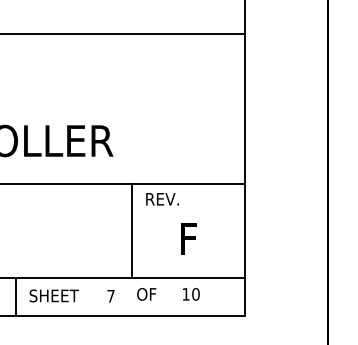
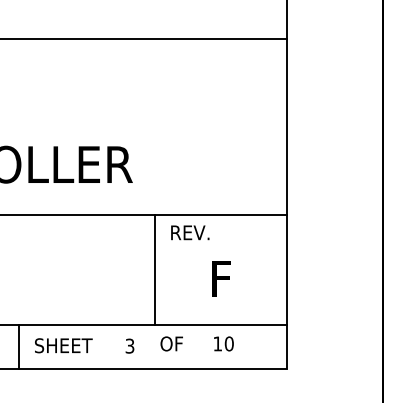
text: (110, 295) -> (129, 345), 7 -> 3

